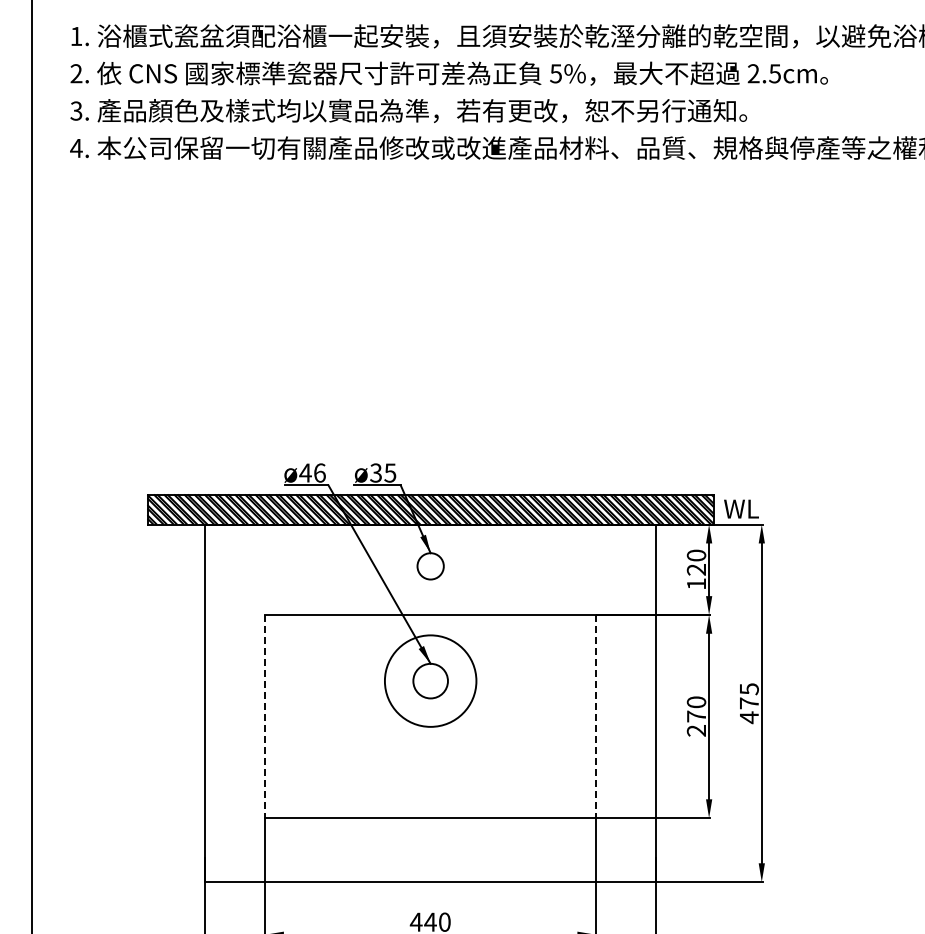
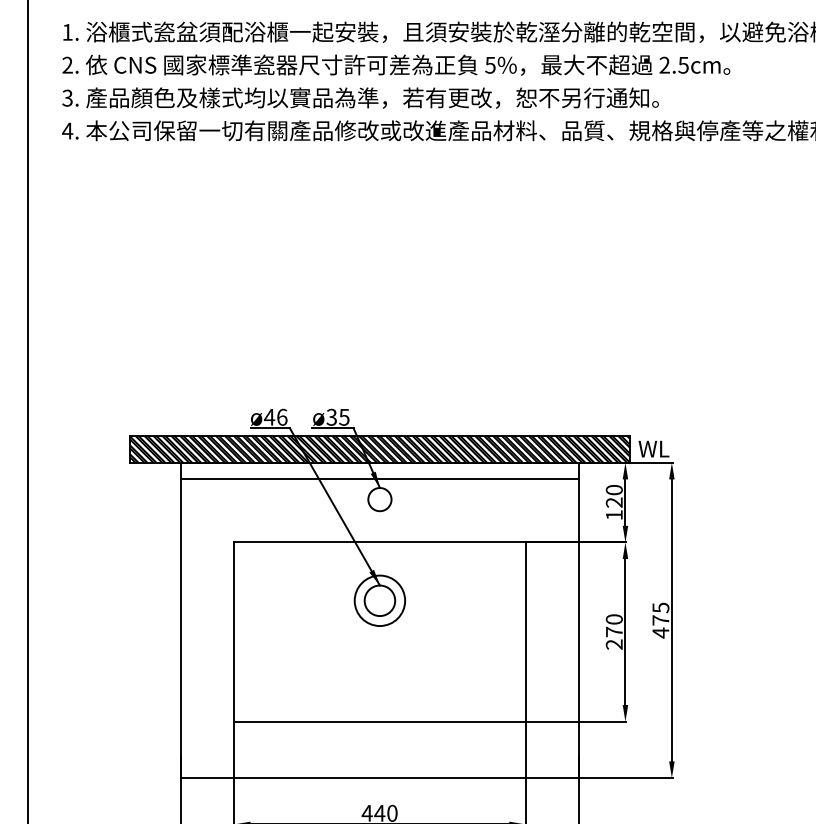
line: (430, 543) -> (379, 479), added
circle: (430, 680) -> (379, 600), size x0.62
line: (265, 716) -> (234, 631), dashed -> solid
line: (596, 716) -> (526, 631), dashed -> solid

